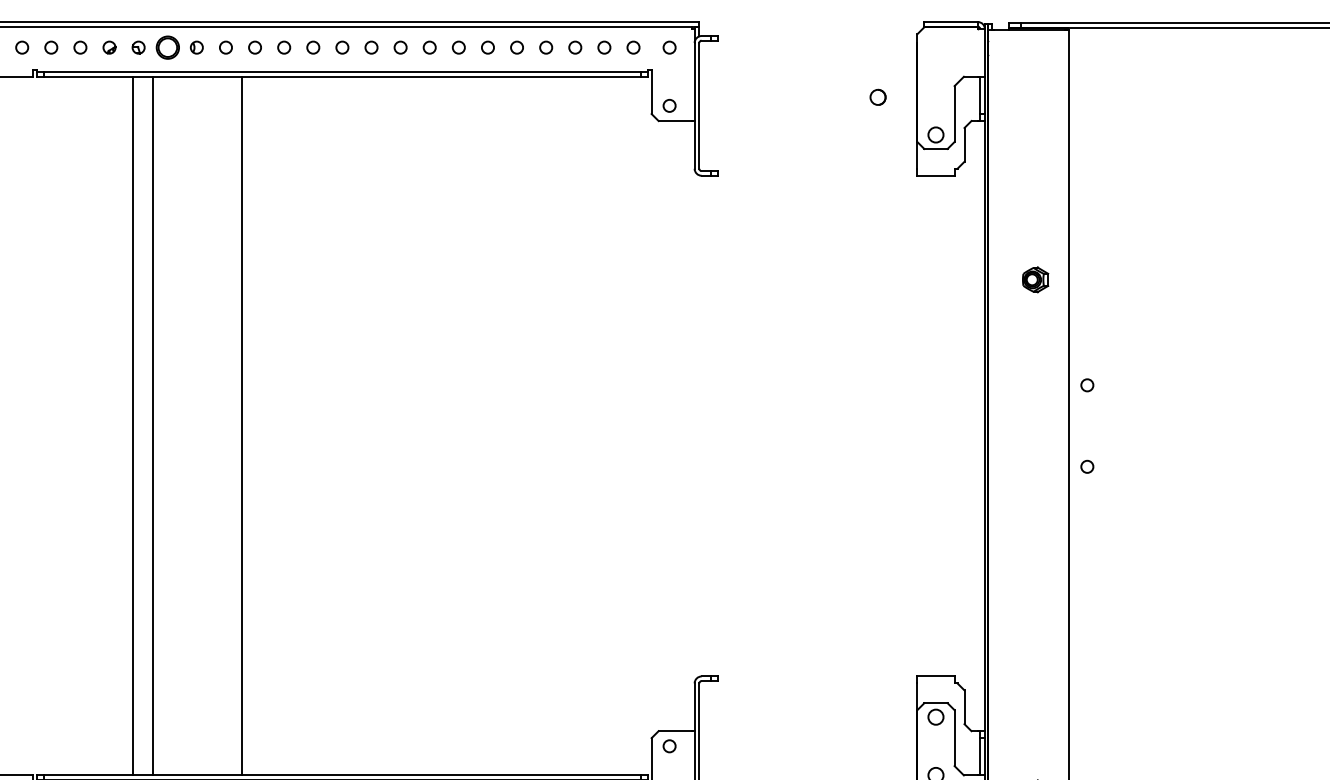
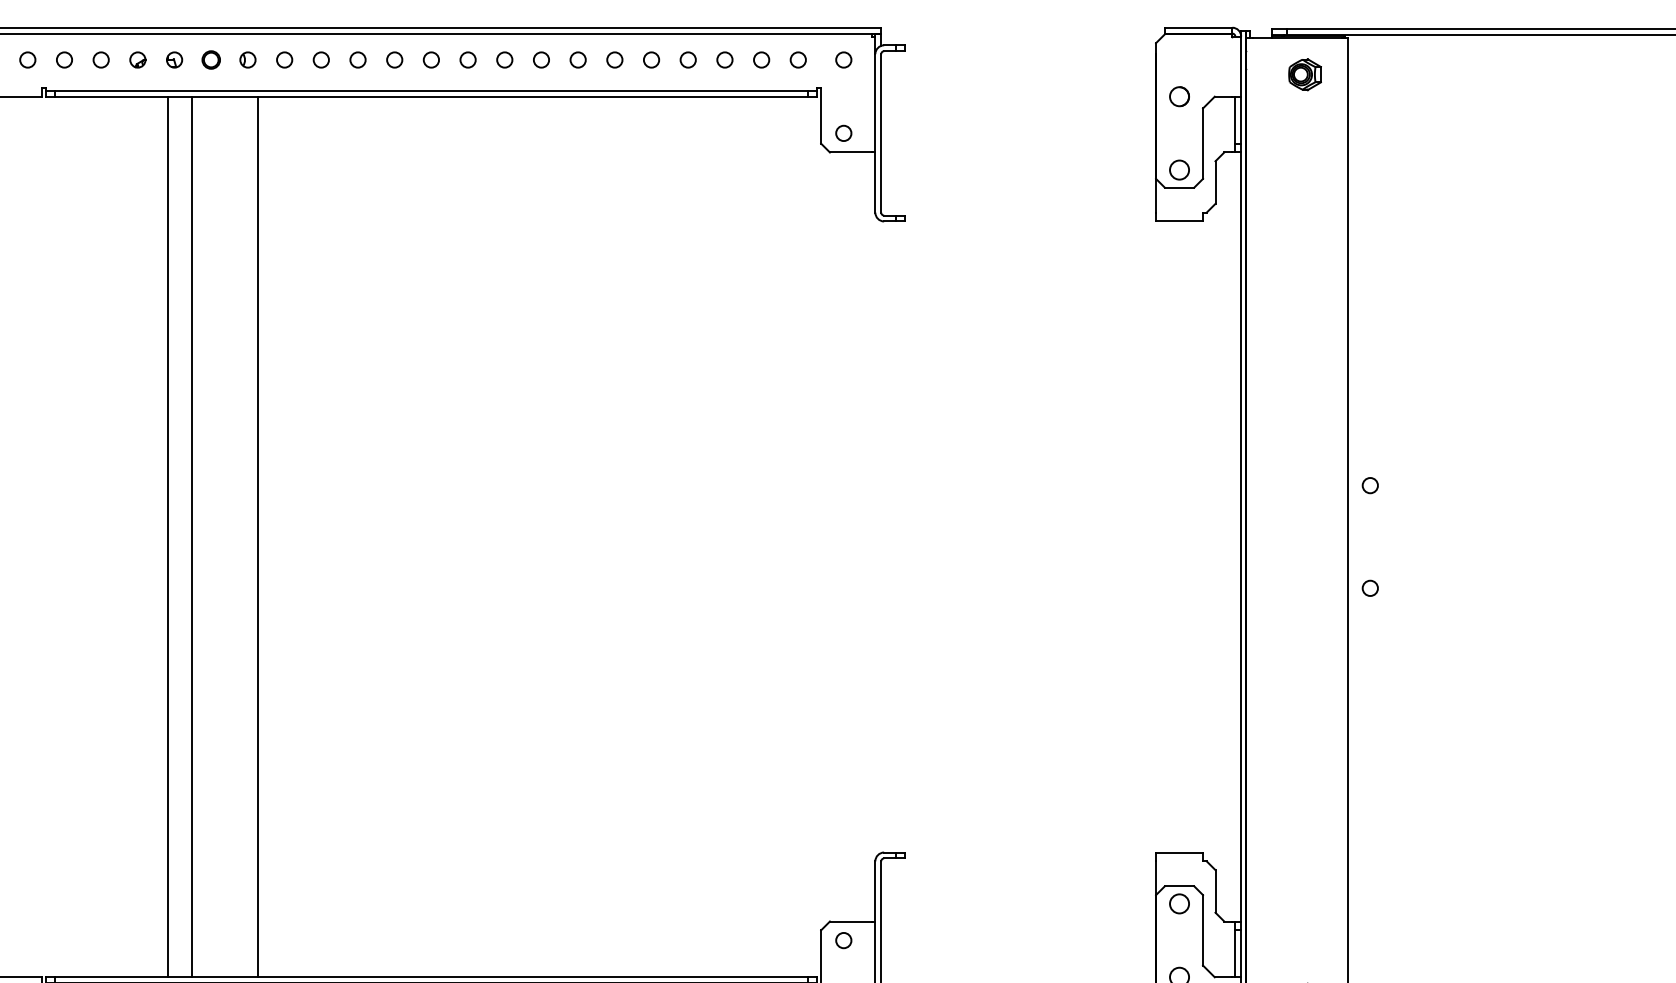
circle: (167, 47) -> (210, 59), size x0.62
circle: (878, 97) -> (1179, 96), moved
part: (1035, 279) -> (1304, 74), moved
line: (241, 425) -> (258, 536), moved

